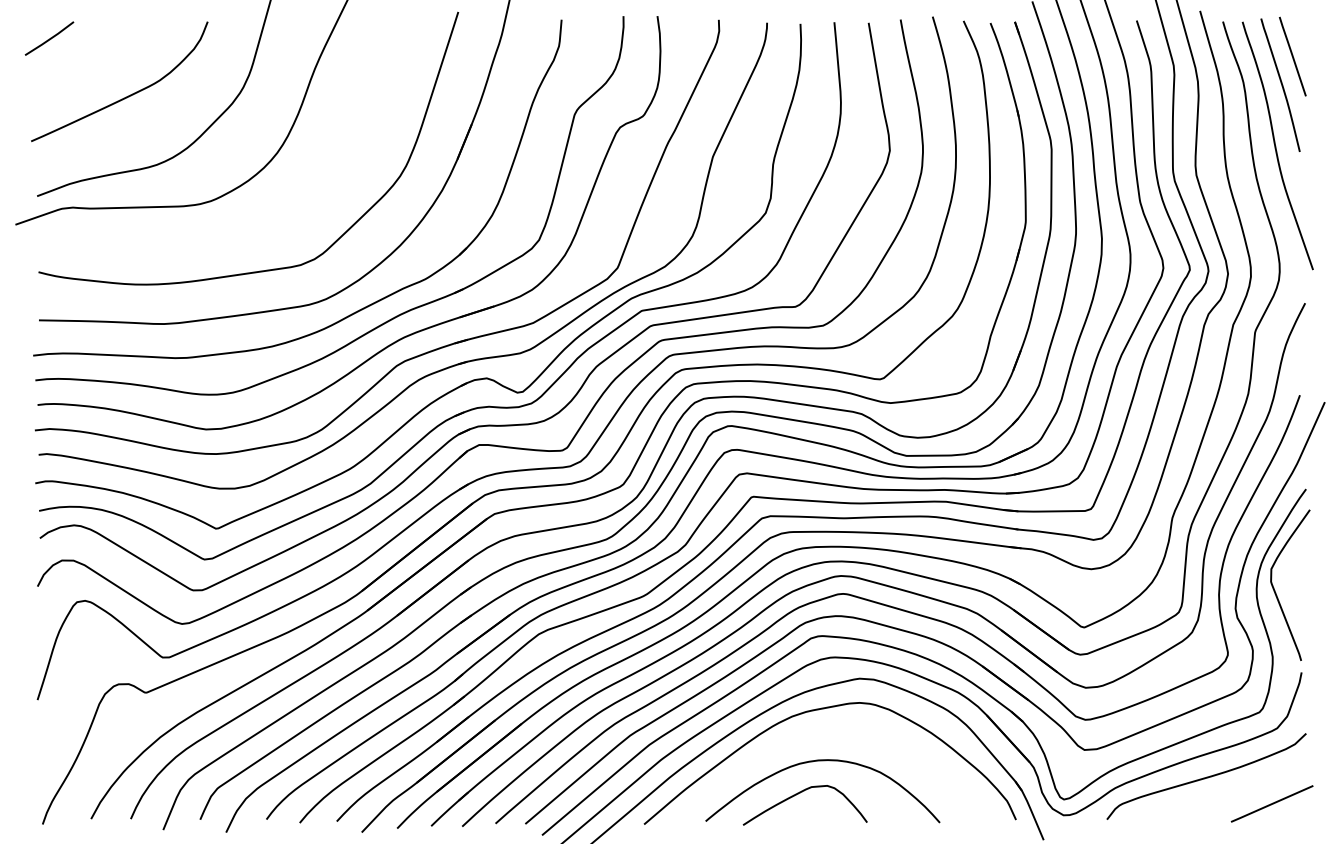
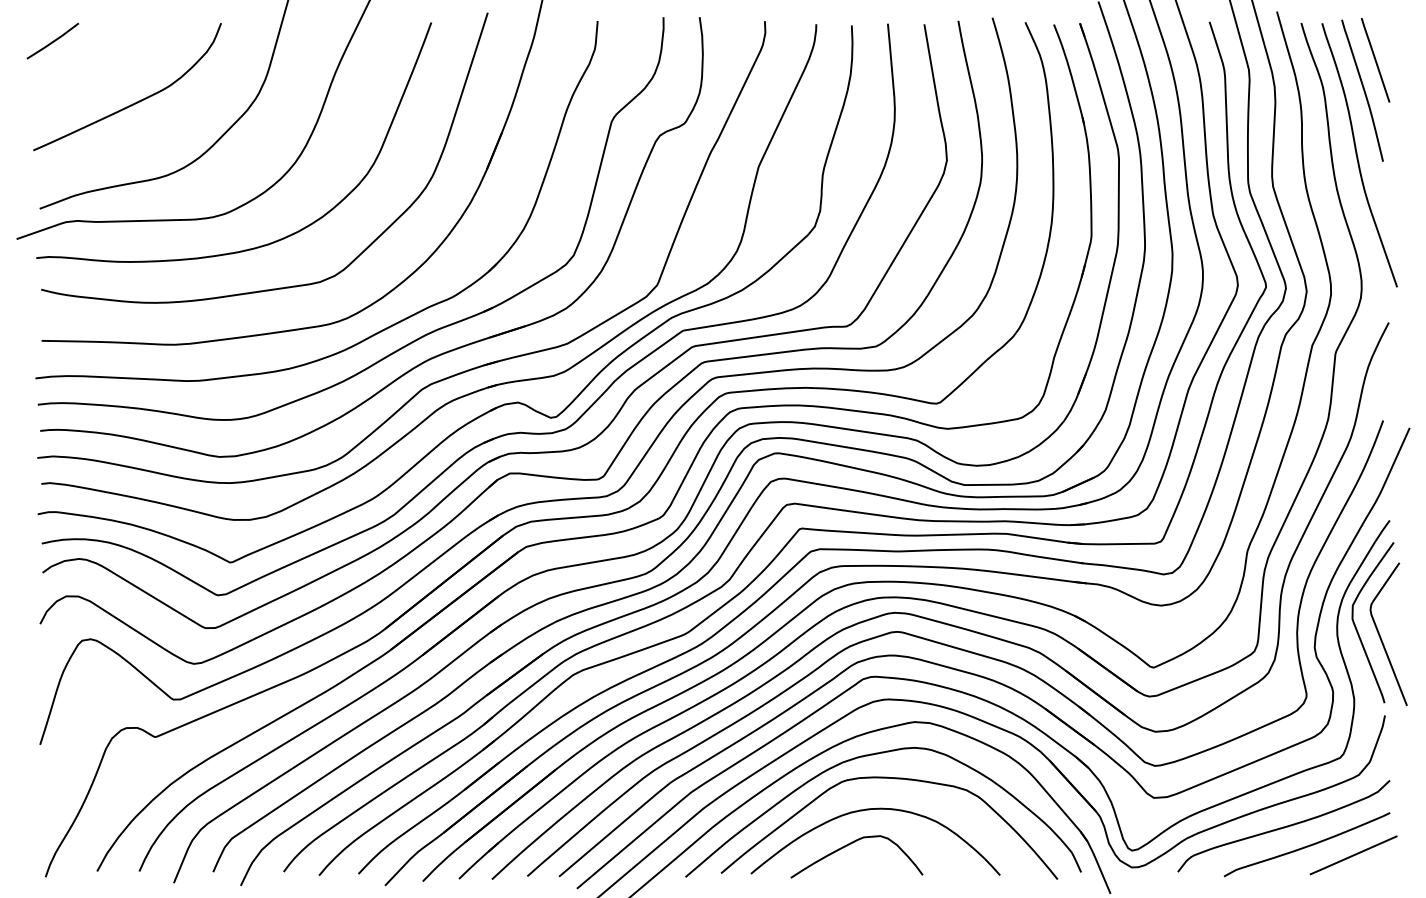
curve: (248, 229) -> (264, 244), added
curve: (1297, 596) -> (1380, 634), added
curve: (836, 732) -> (890, 779), added
curve: (1228, 794) -> (1307, 845), added

